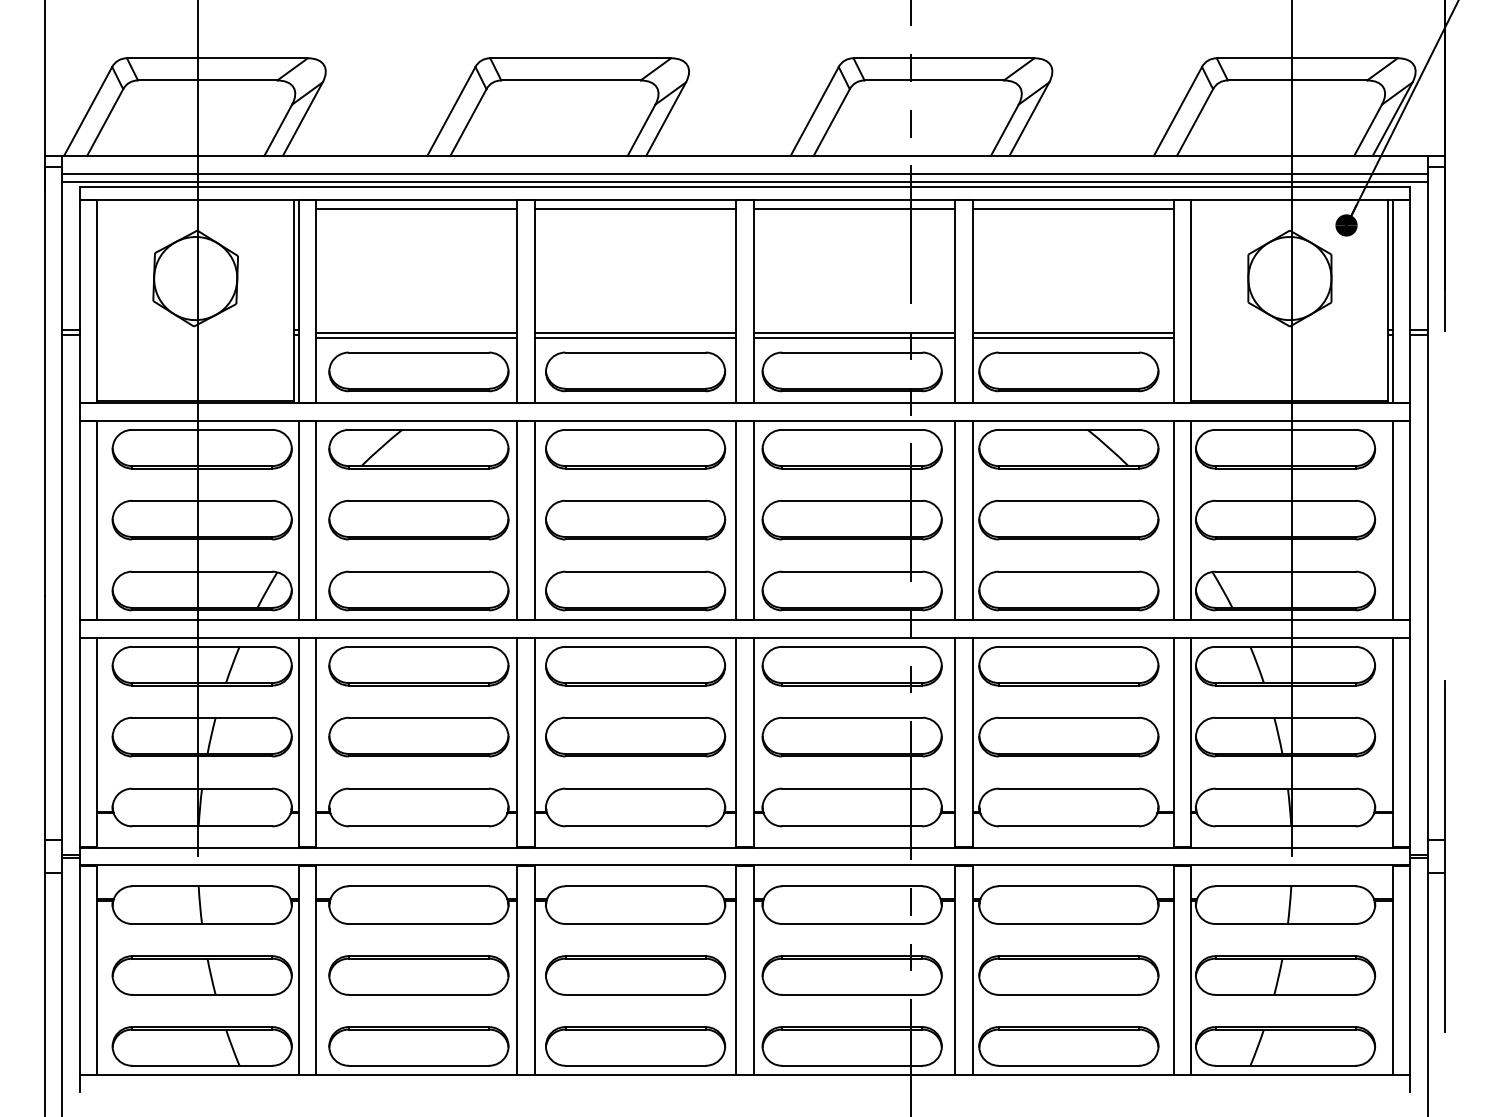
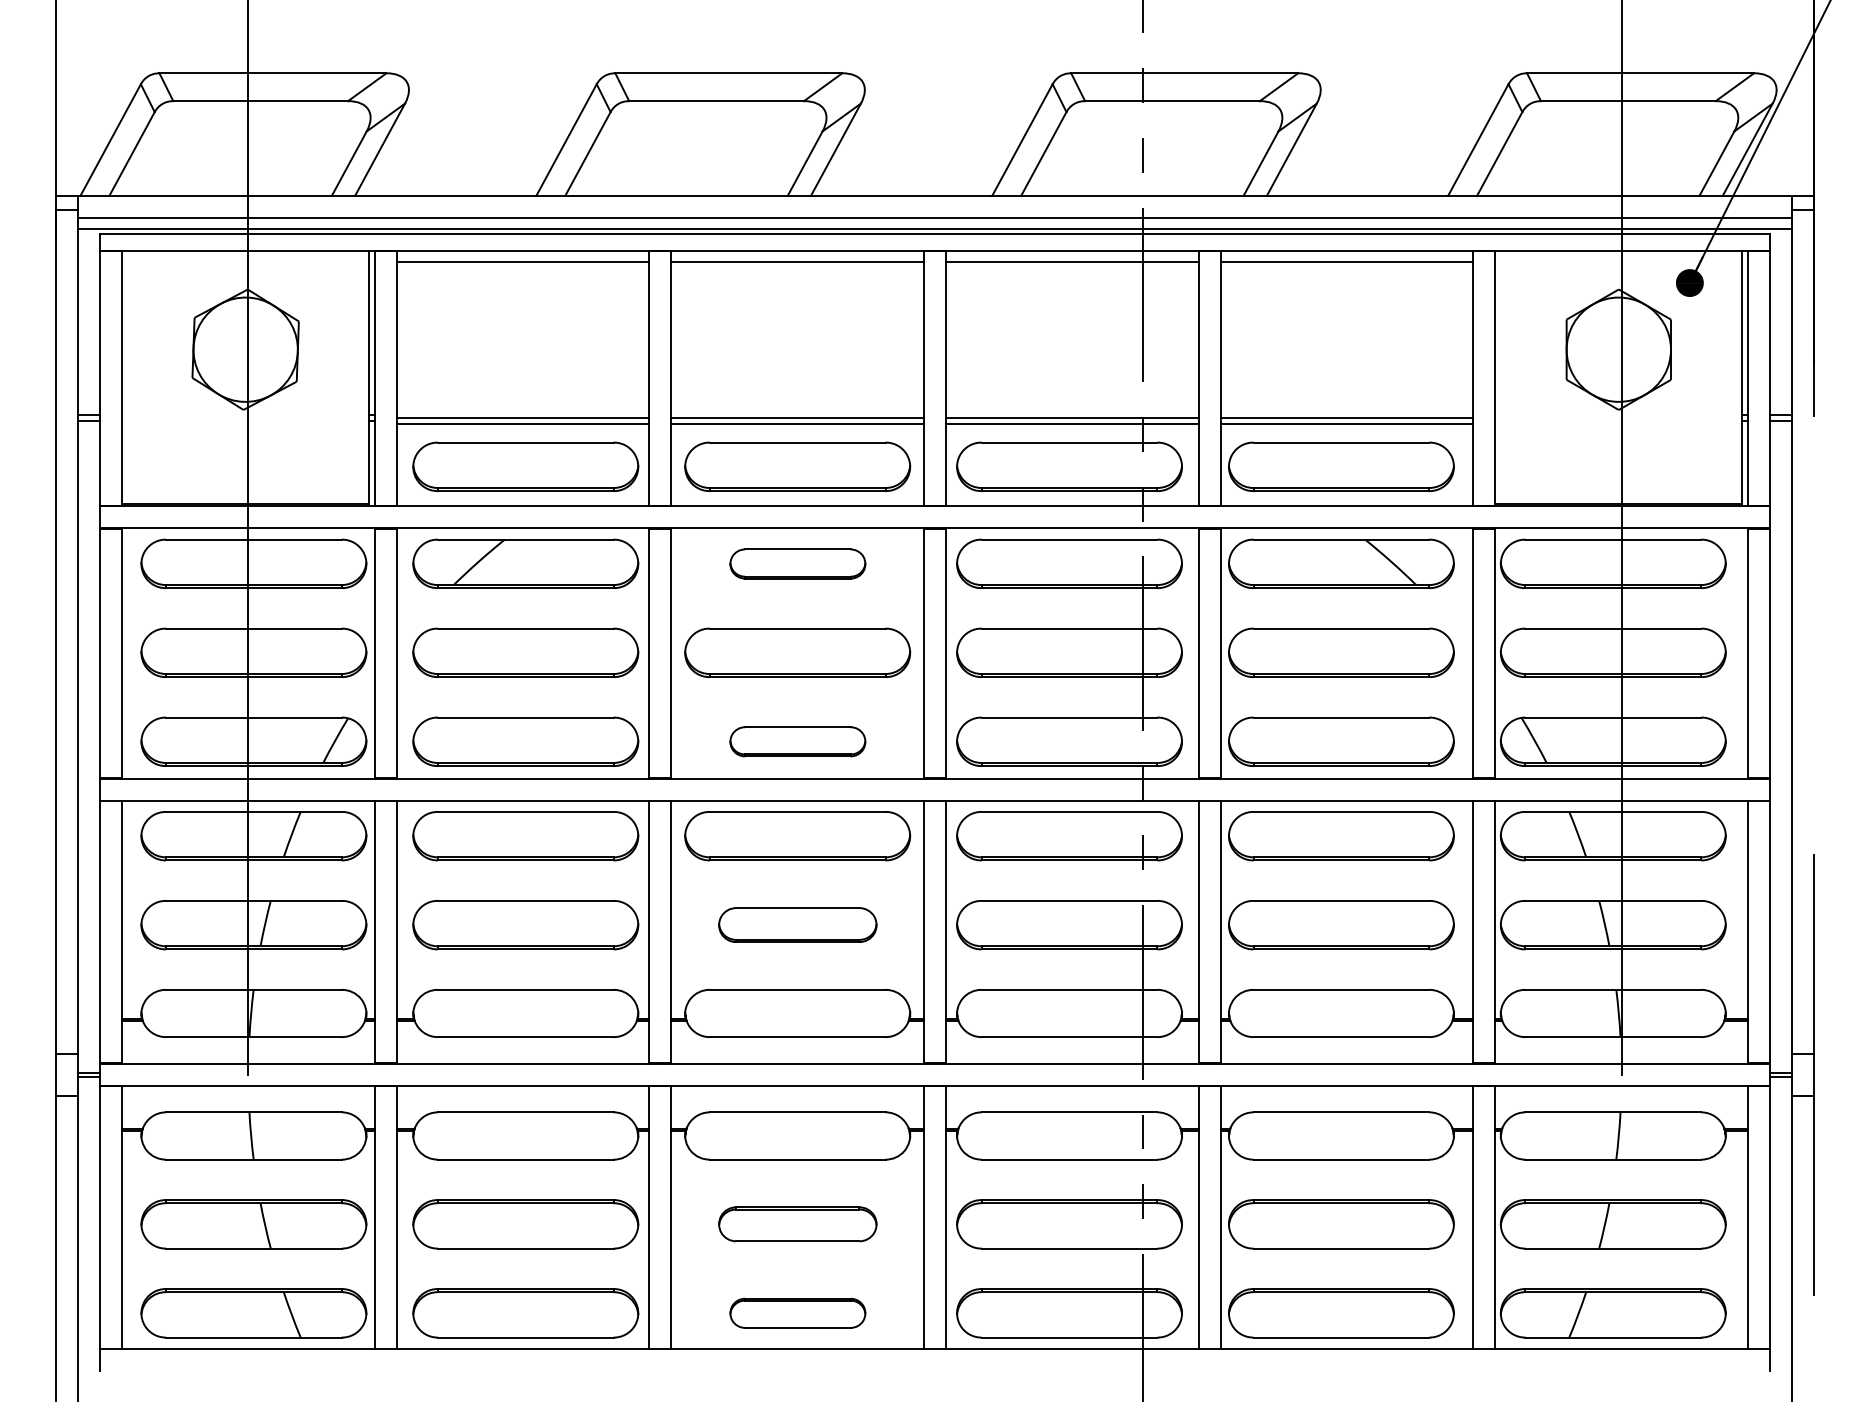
part: (635, 449) -> (797, 564), size x0.6
part: (635, 590) -> (797, 741), size x0.6
part: (635, 736) -> (797, 924), size x0.7
part: (635, 975) -> (797, 1224), size x0.7
part: (635, 1046) -> (797, 1313), size x0.6

